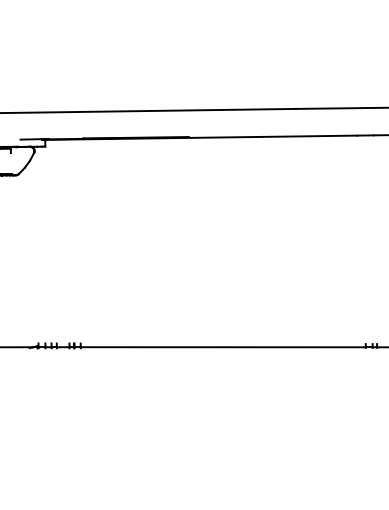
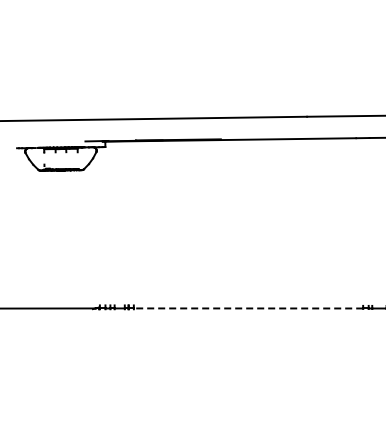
line: (223, 347) -> (248, 308), solid -> dashed

